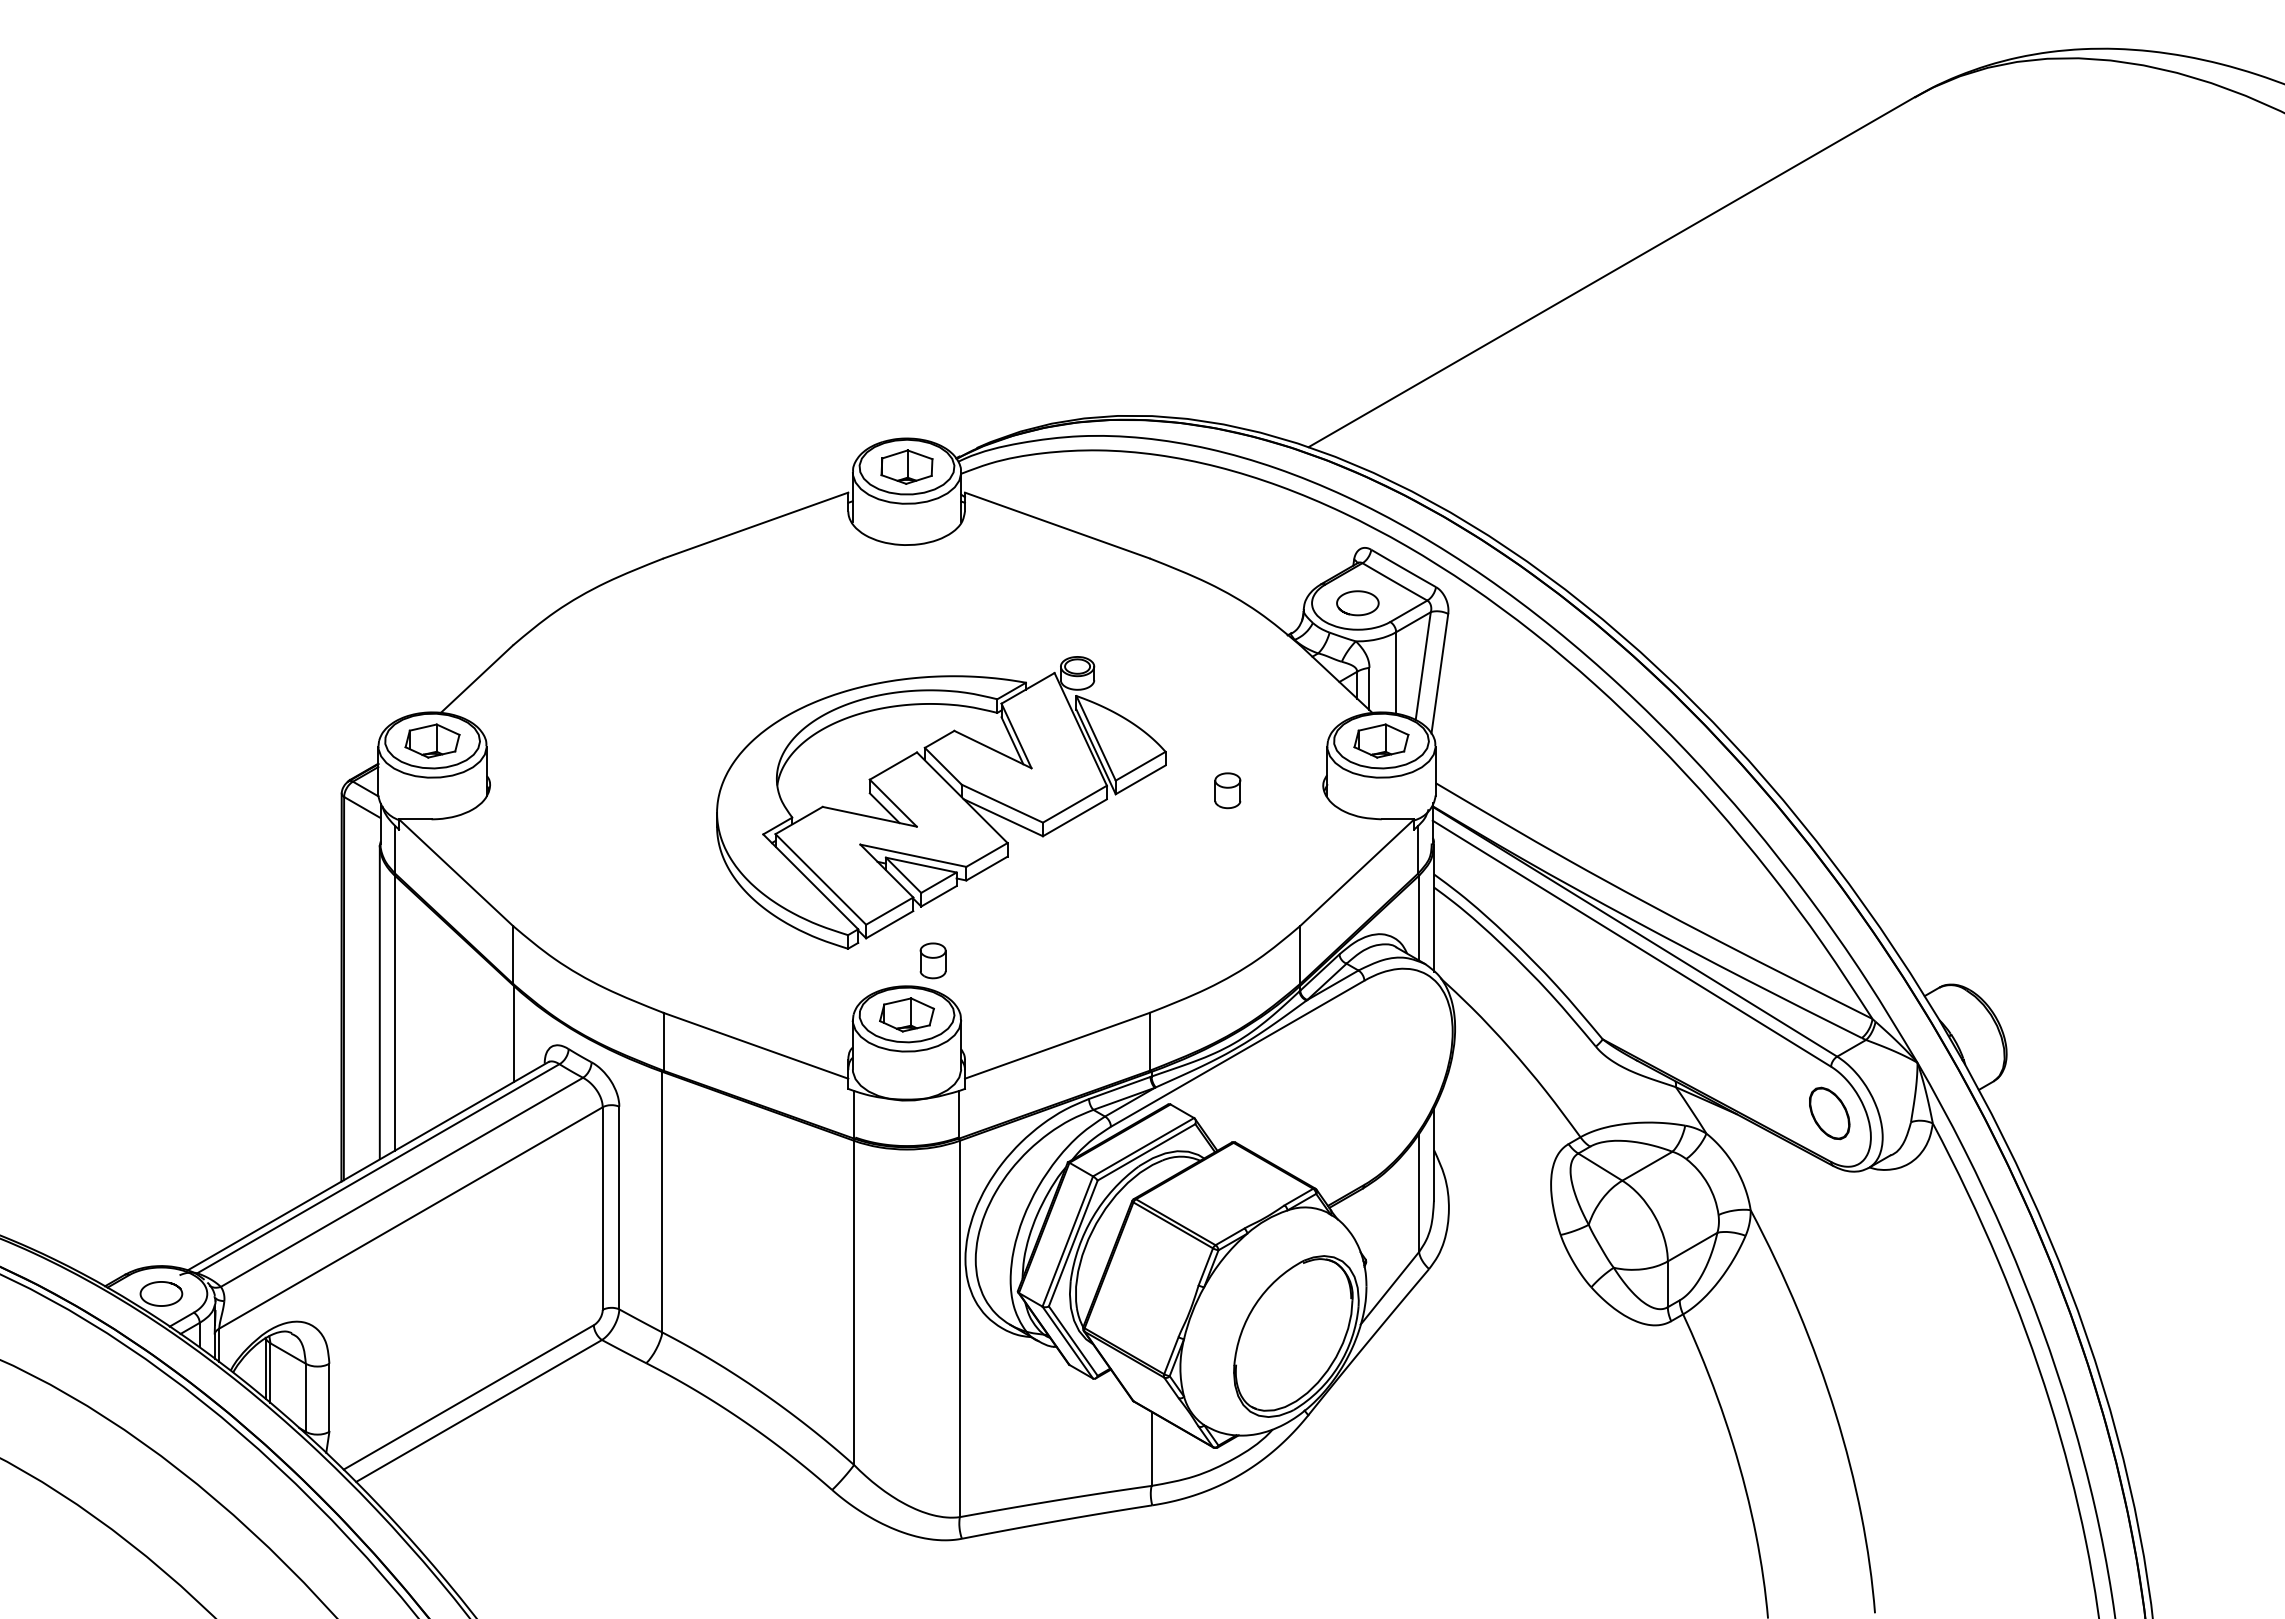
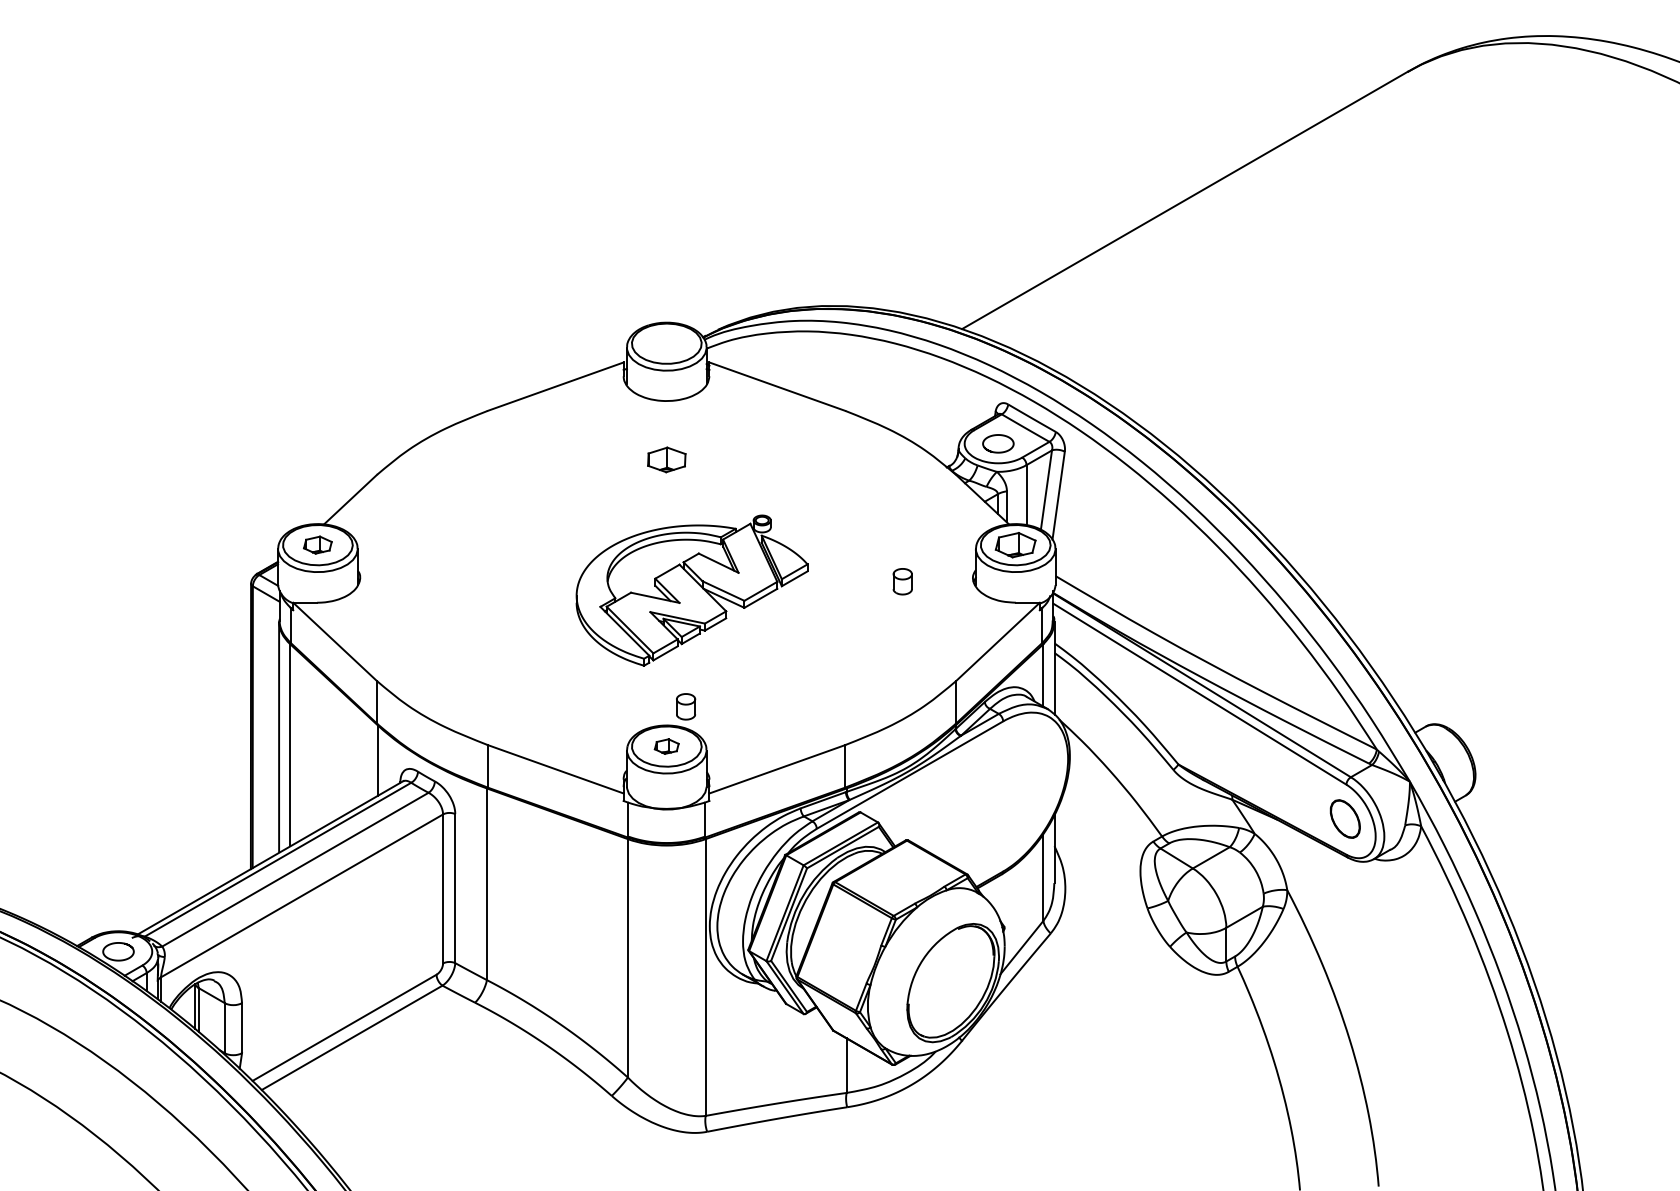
part: (906, 466) -> (666, 459), moved
part: (432, 740) -> (317, 544), size x0.7
part: (941, 802) -> (692, 590), size x0.7
part: (906, 1014) -> (666, 746), size x0.6

